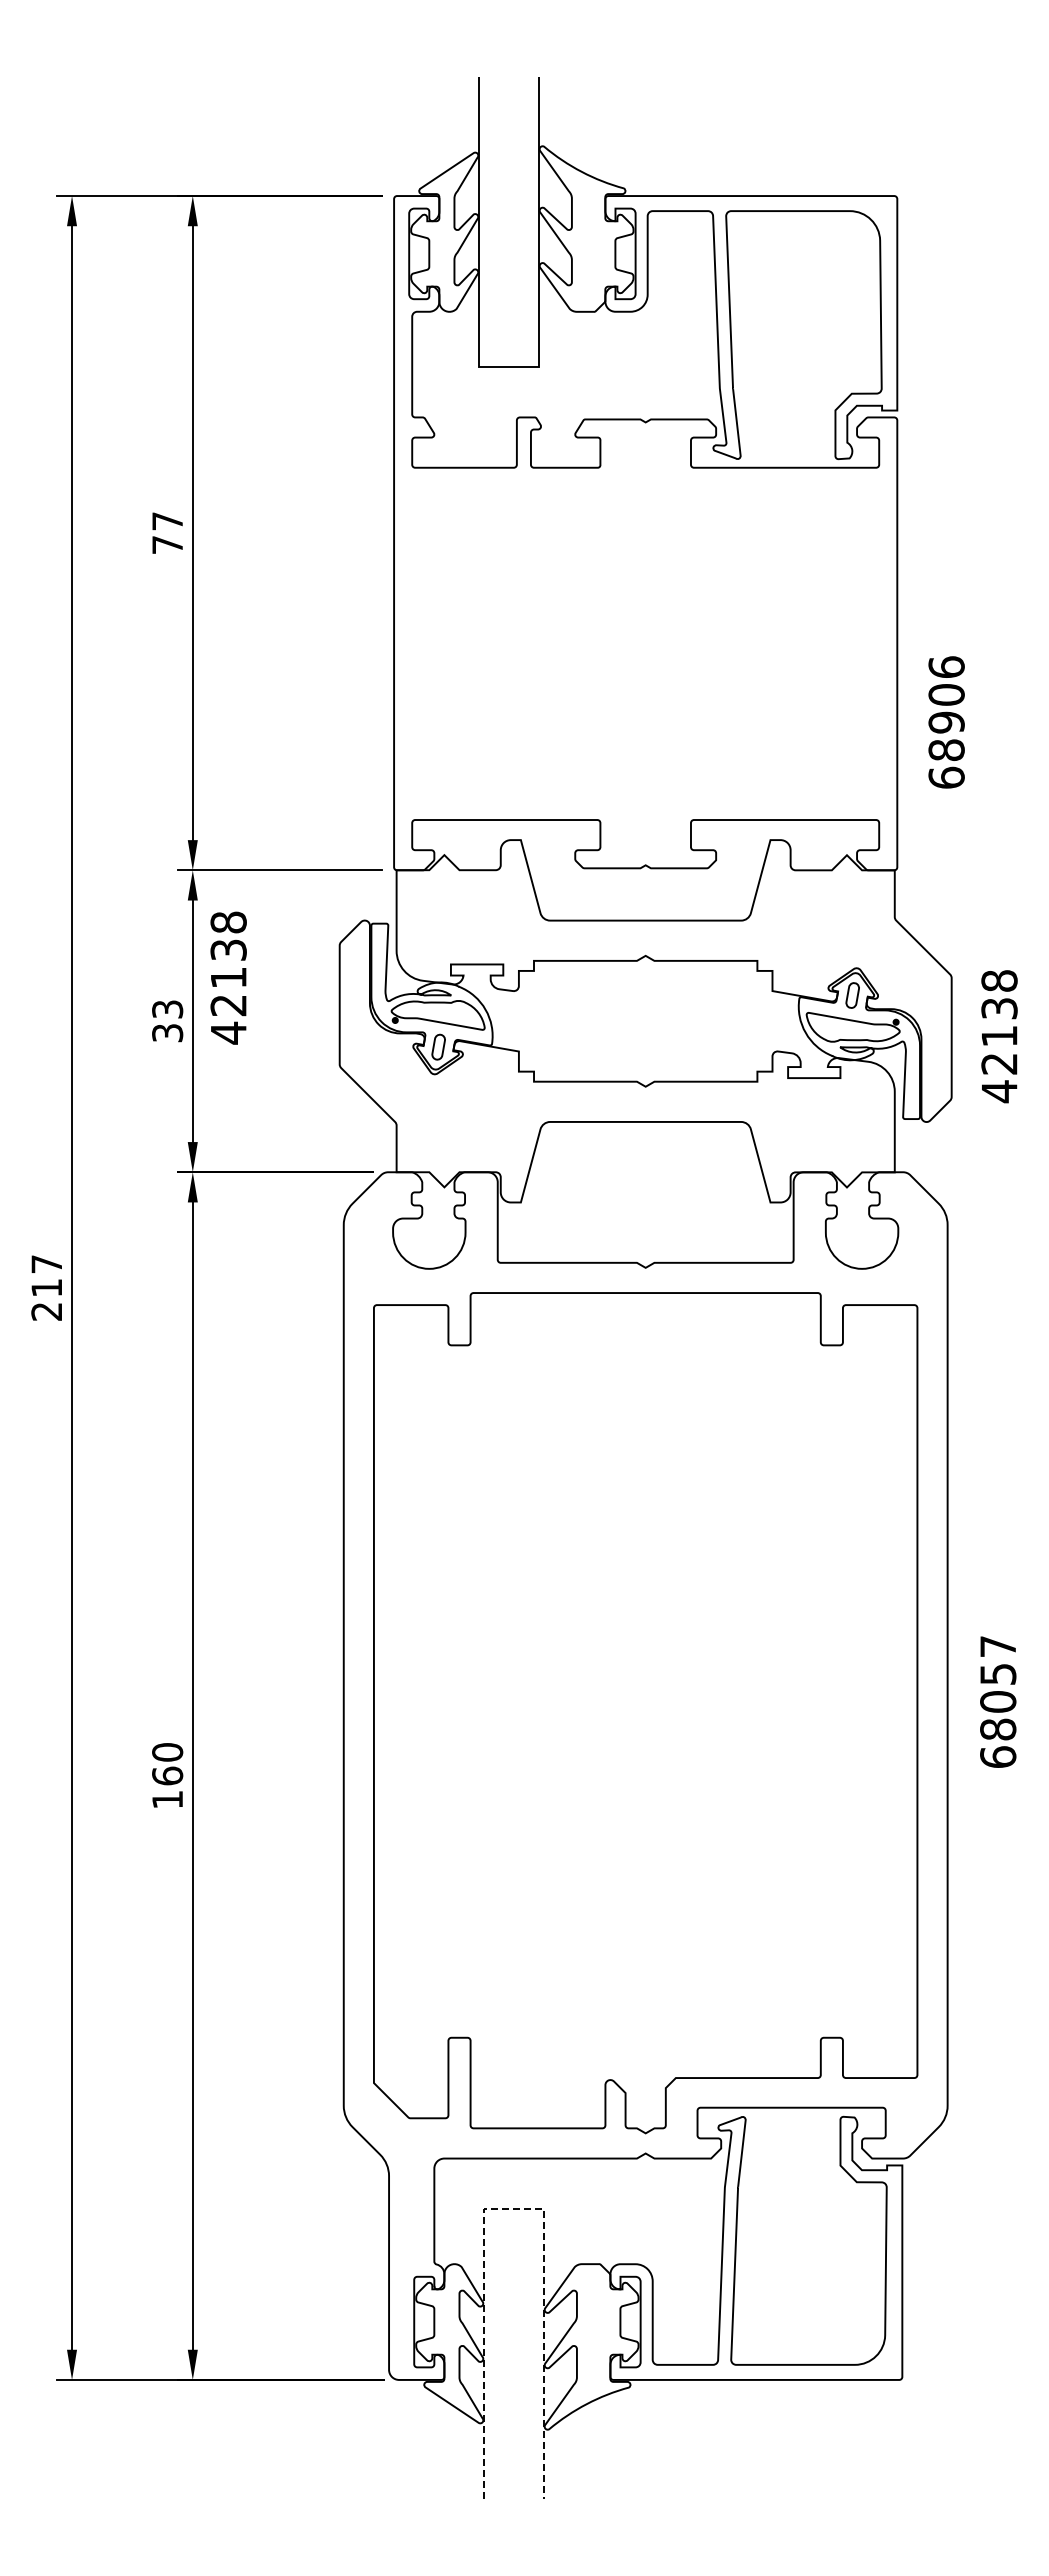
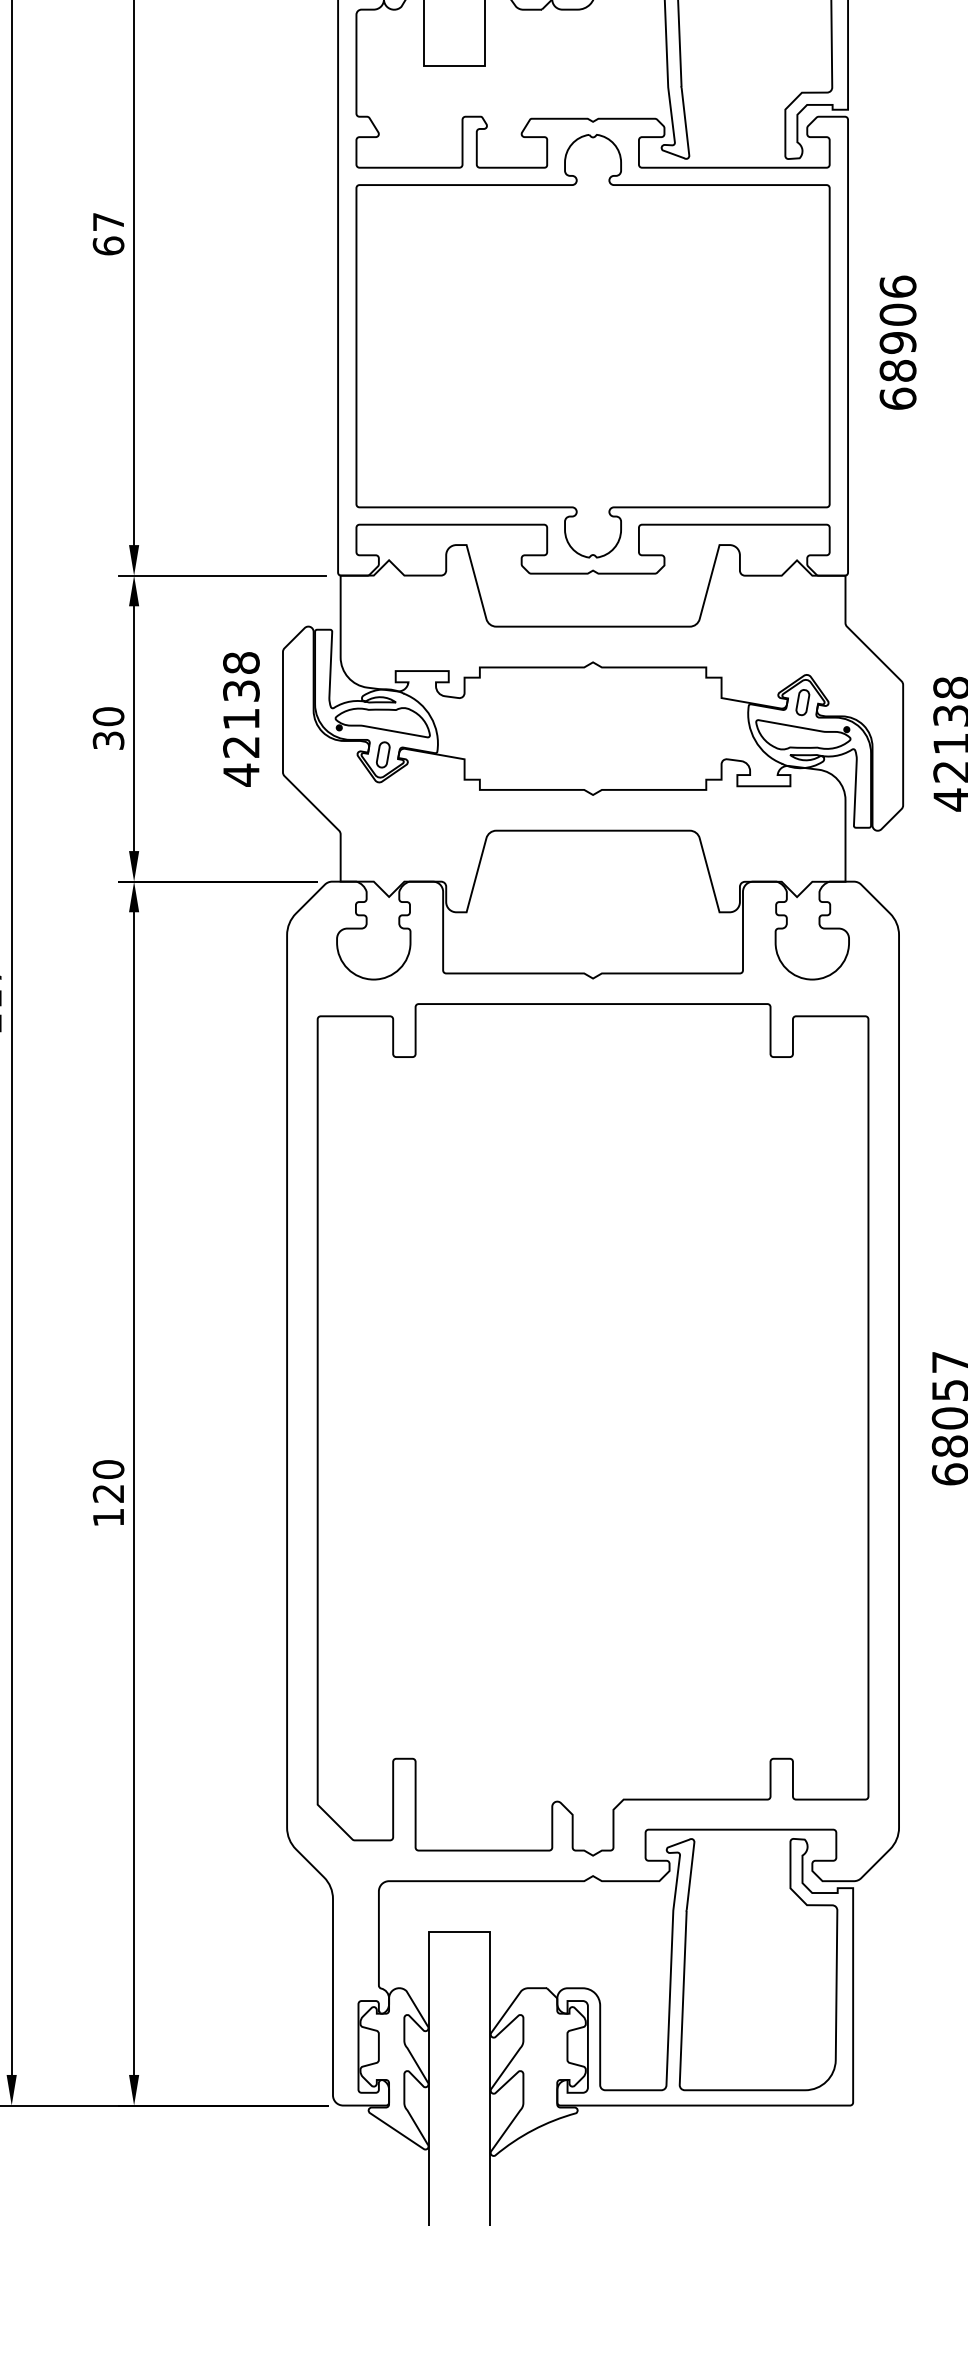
text: (167, 544) -> (108, 245), 77 -> 67
part: (645, 643) -> (592, 345), added
text: (946, 722) -> (897, 342), moved
text: (228, 977) -> (241, 718), moved
text: (167, 1009) -> (108, 716), 33 -> 30
text: (167, 1775) -> (108, 1492), 160 -> 120
line: (514, 2208) -> (460, 1931), dashed -> solid

